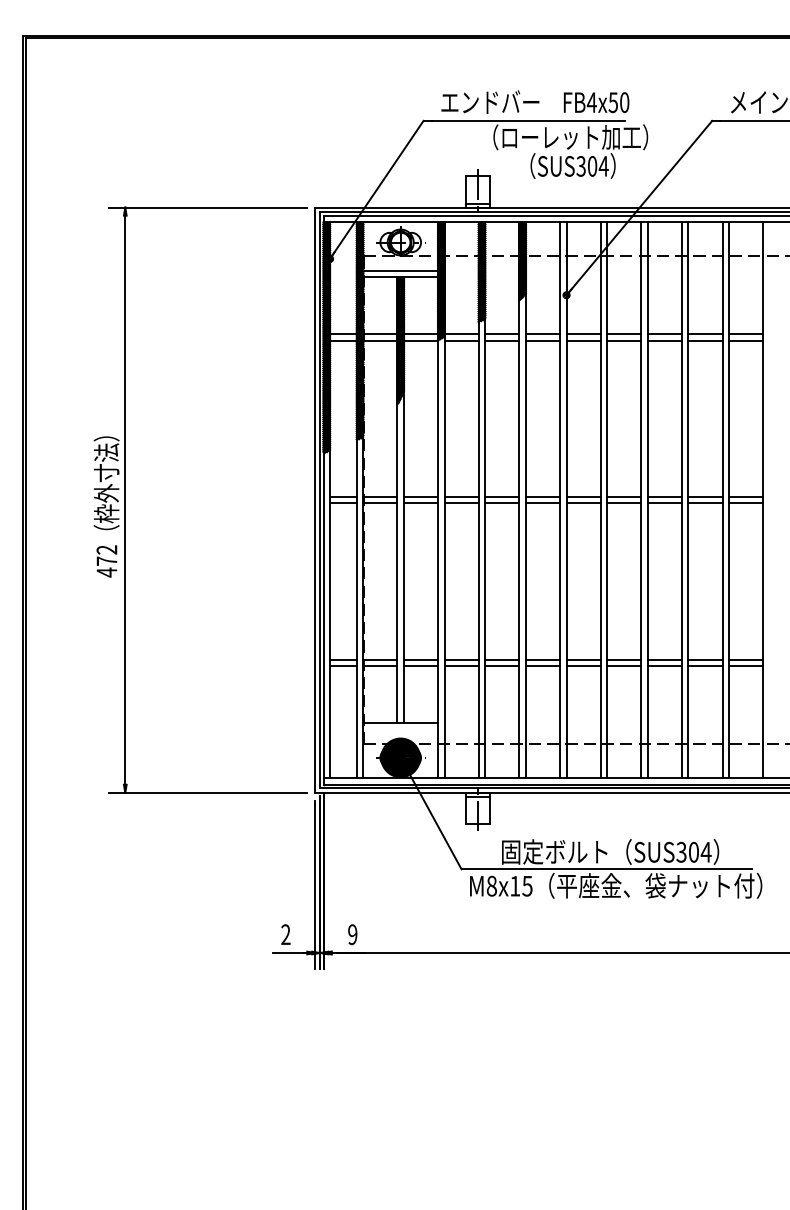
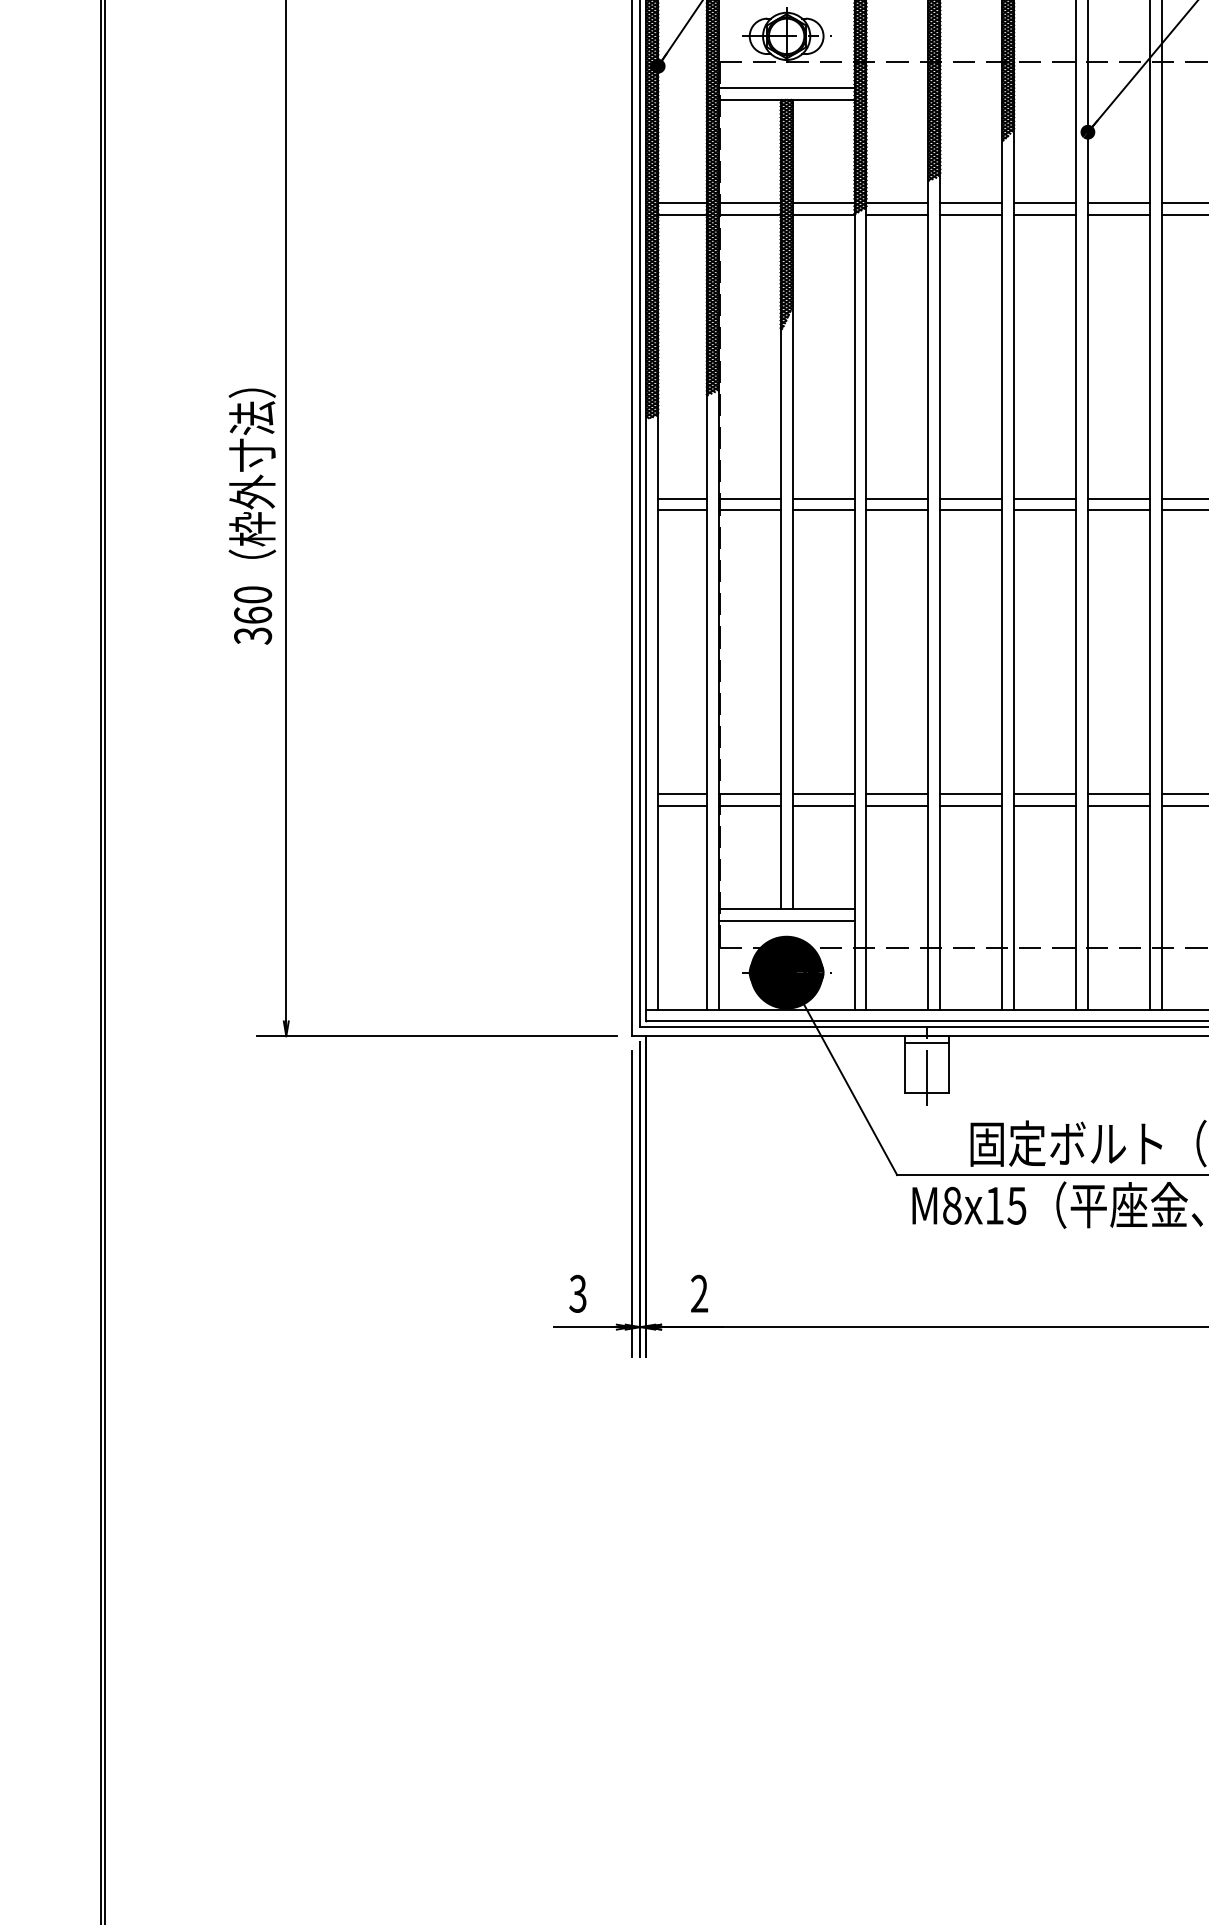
text: (106, 561) -> (252, 615), 472 -> 360
line: (400, 729) -> (786, 921), added
text: (285, 934) -> (577, 1293), 2 -> 3
text: (352, 934) -> (699, 1293), 9 -> 2

